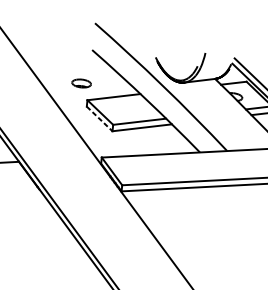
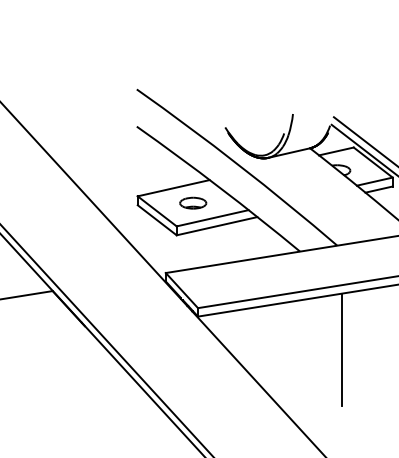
part: (81, 83) -> (193, 202), moved
line: (99, 119) -> (157, 220), dashed -> solid
line: (222, 226) -> (341, 349), added

